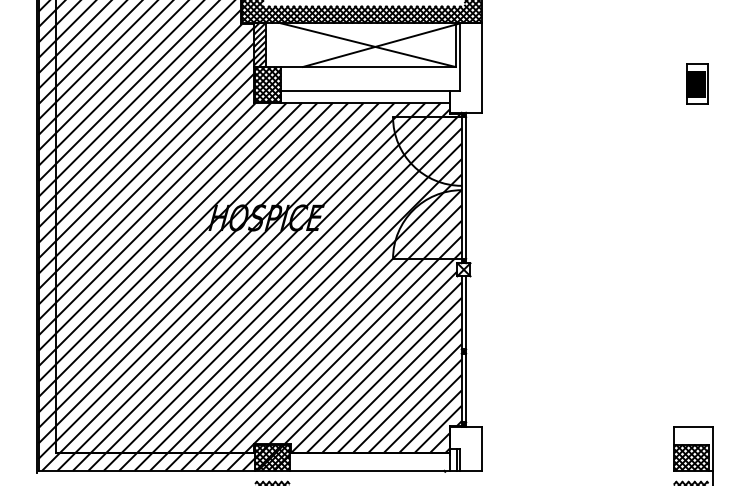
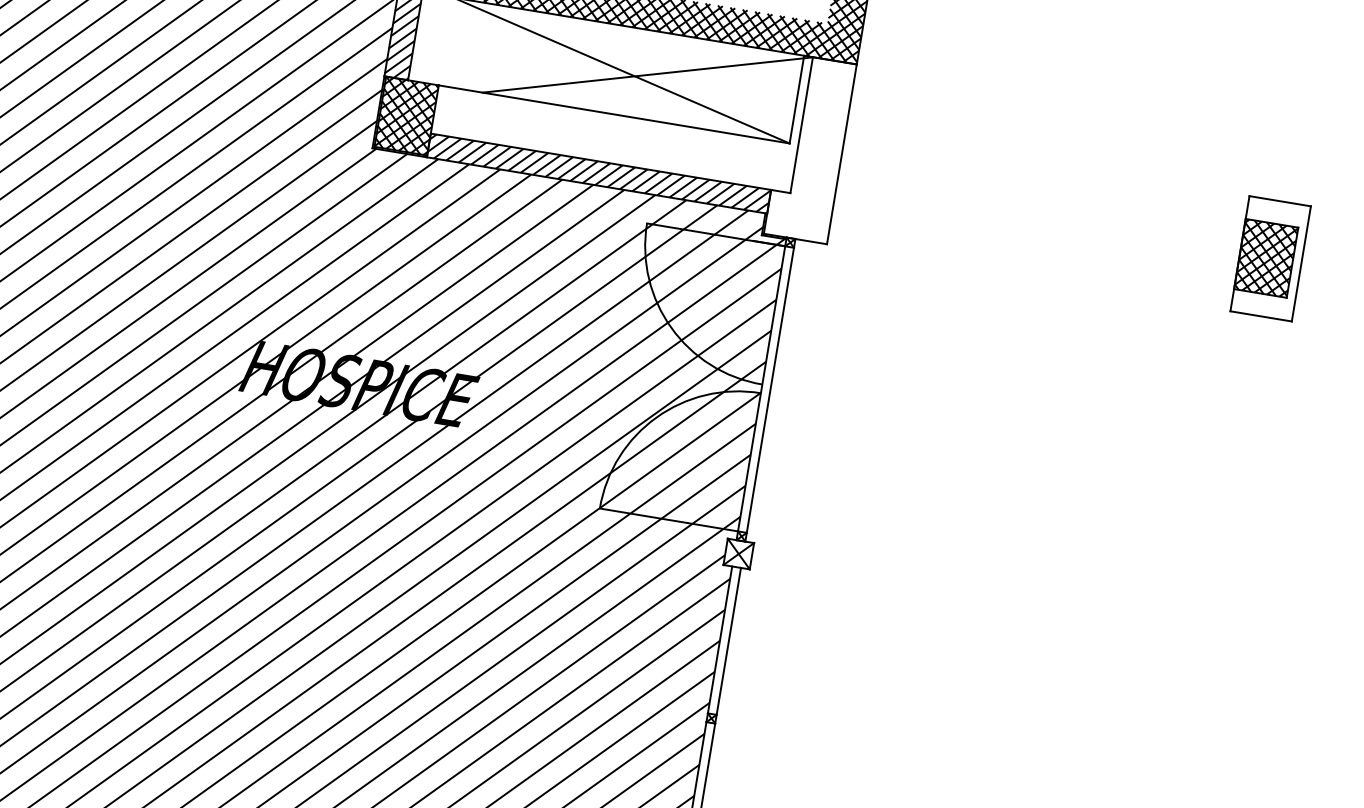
part: (697, 84) -> (1270, 259), size x1.43
hatch: (365, 96) -> (598, 172), added

